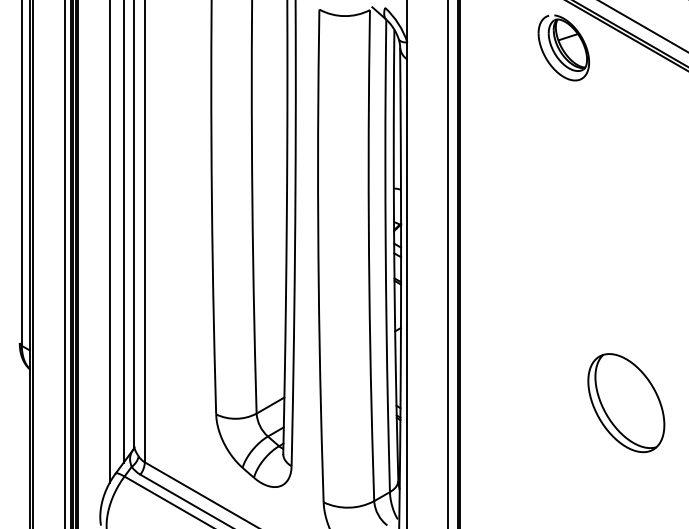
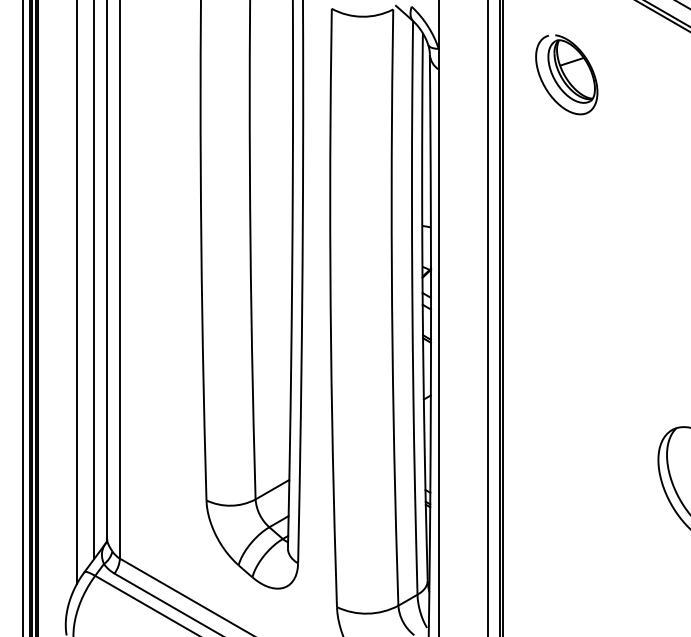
part: (563, 47) -> (566, 74), moved

